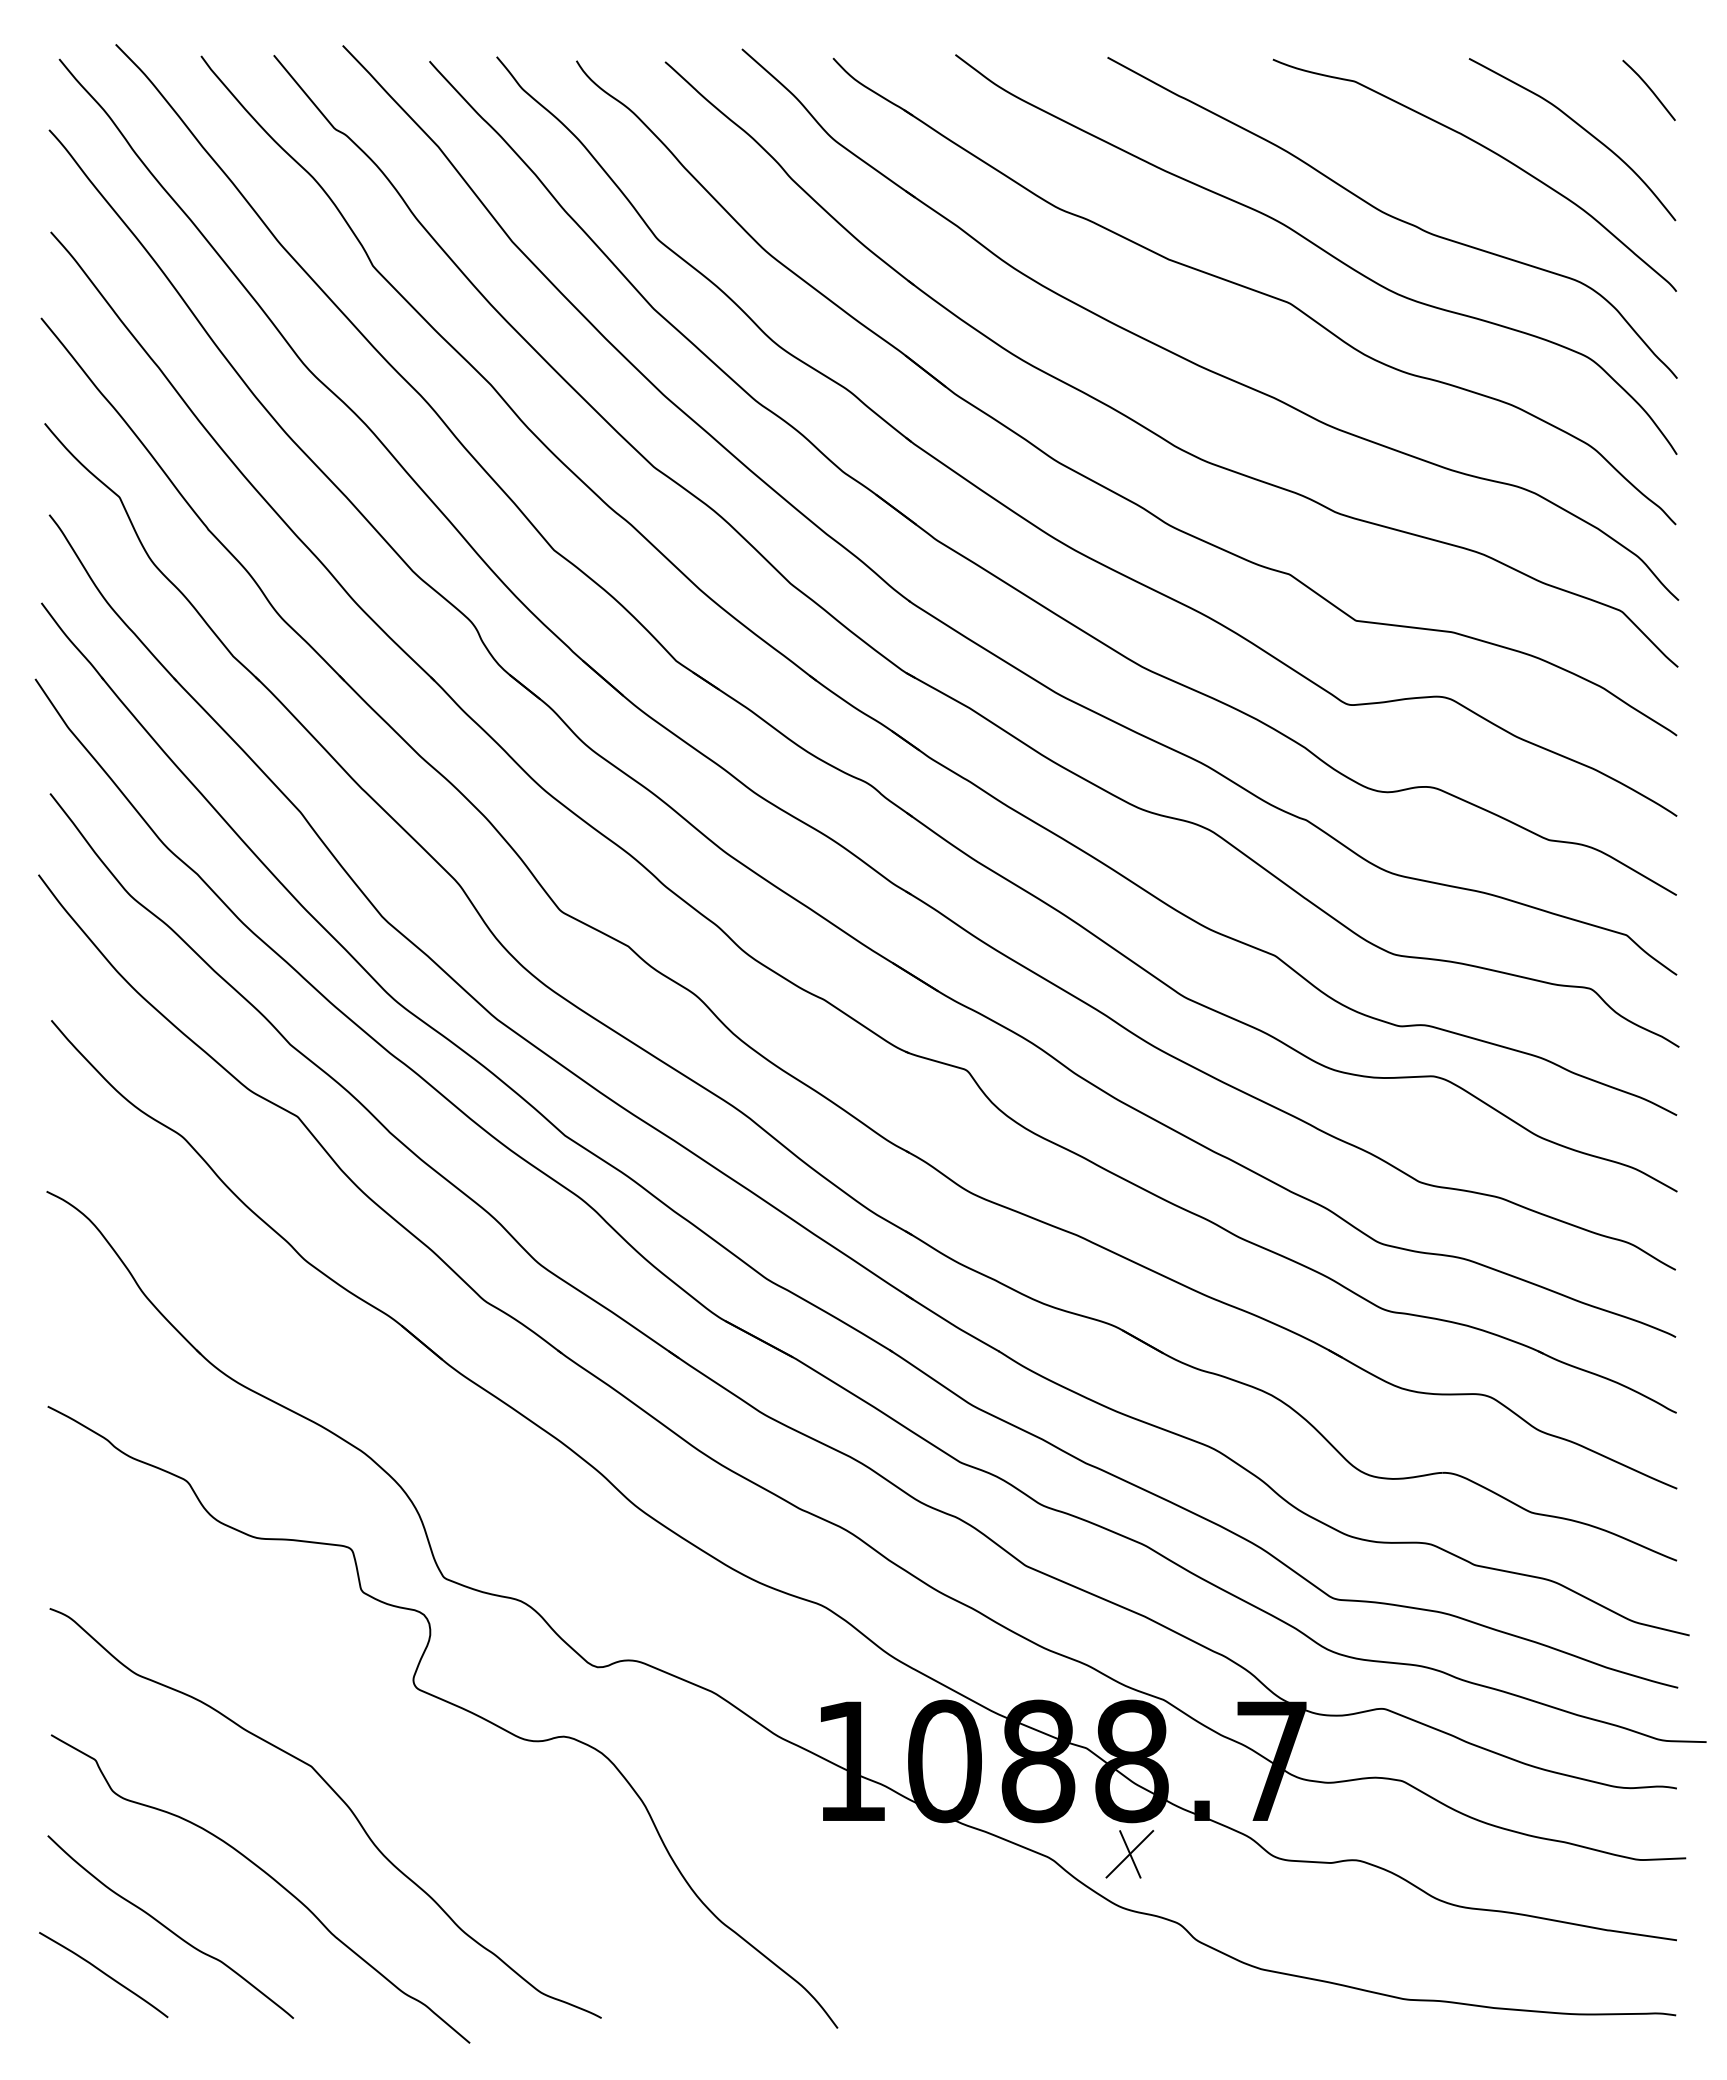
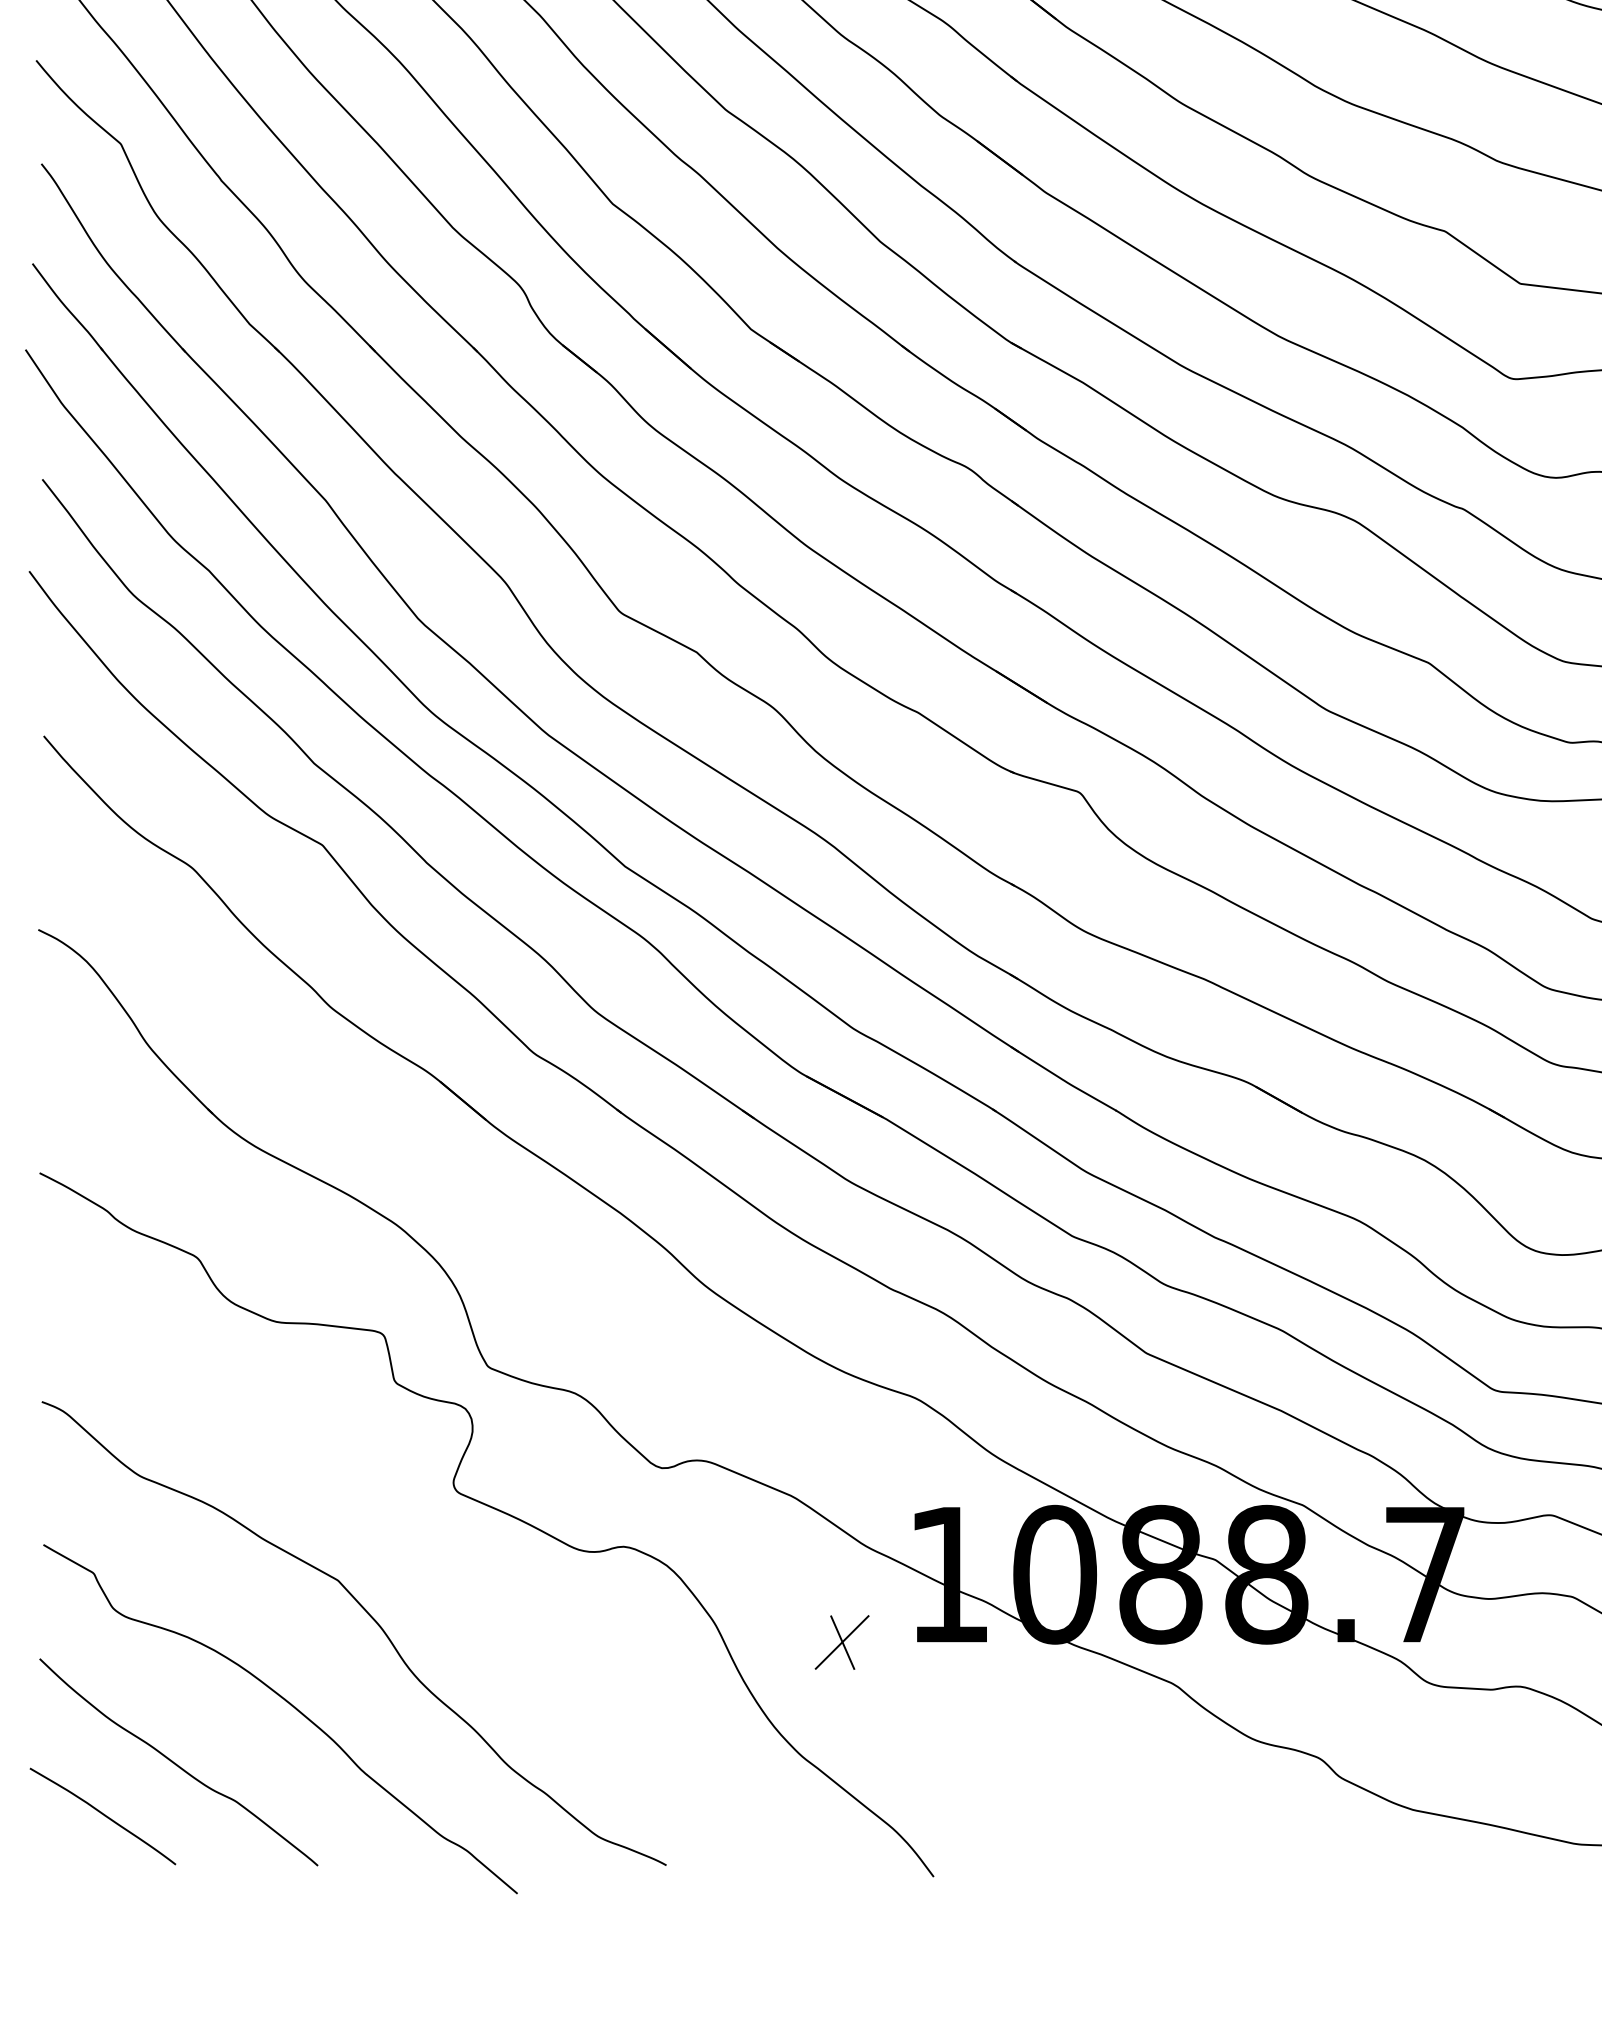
part: (1129, 1854) -> (841, 1642), moved

